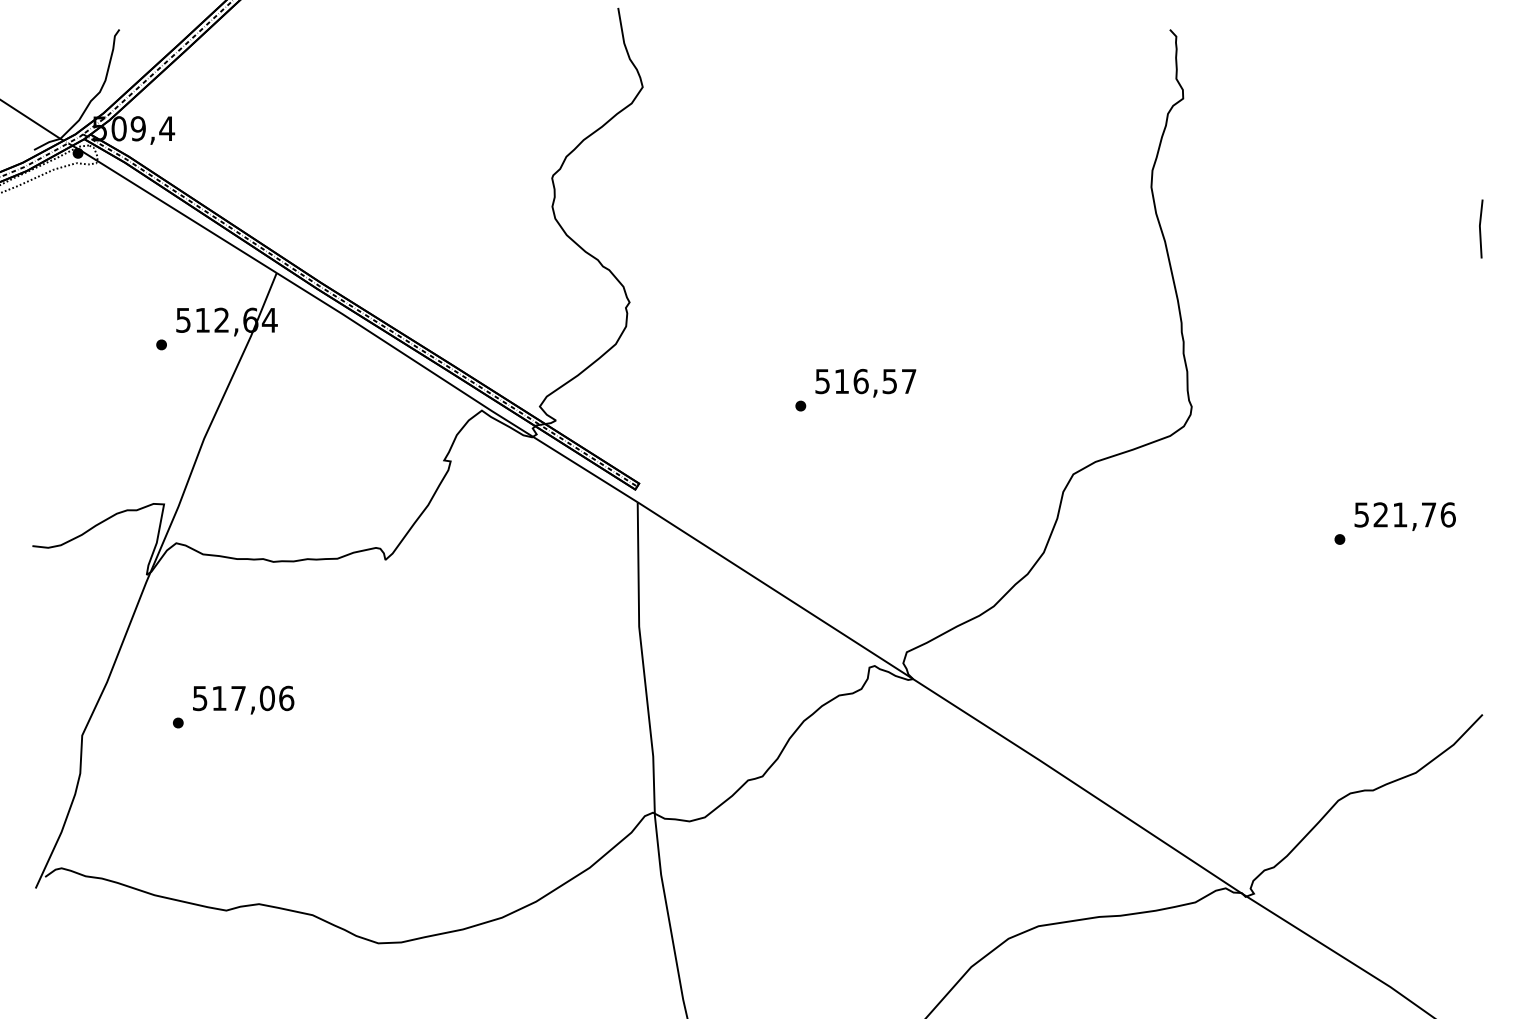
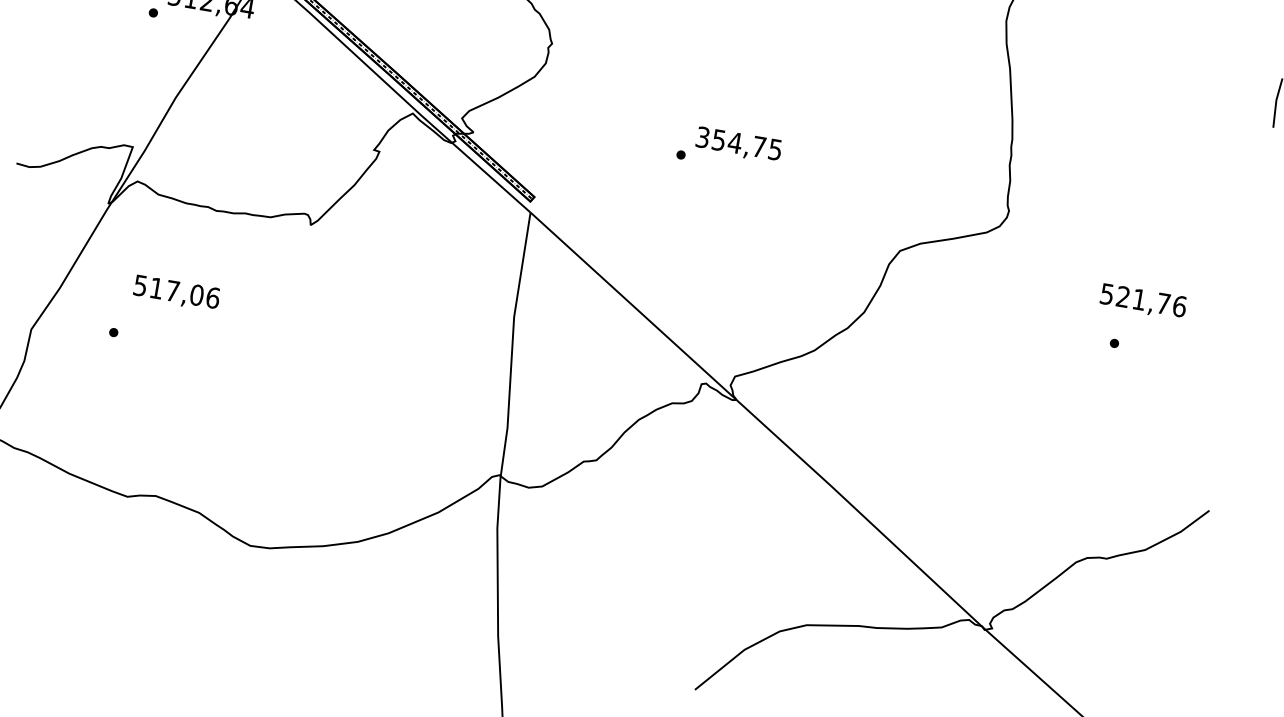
text: (866, 381) -> (739, 143), 516,57 -> 354,75
text: (1404, 516) -> (1142, 301), moved
text: (243, 699) -> (176, 292), moved

